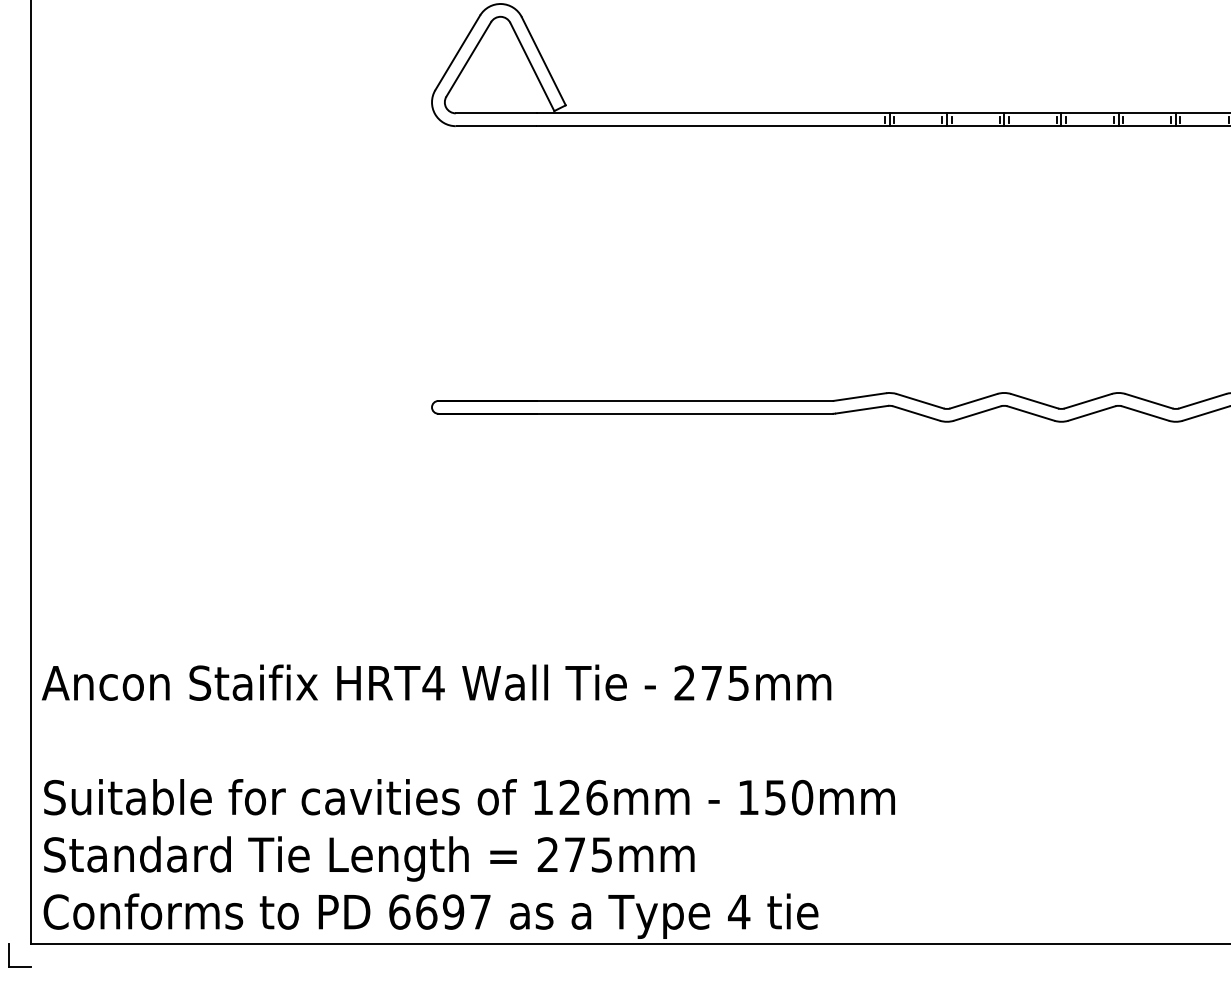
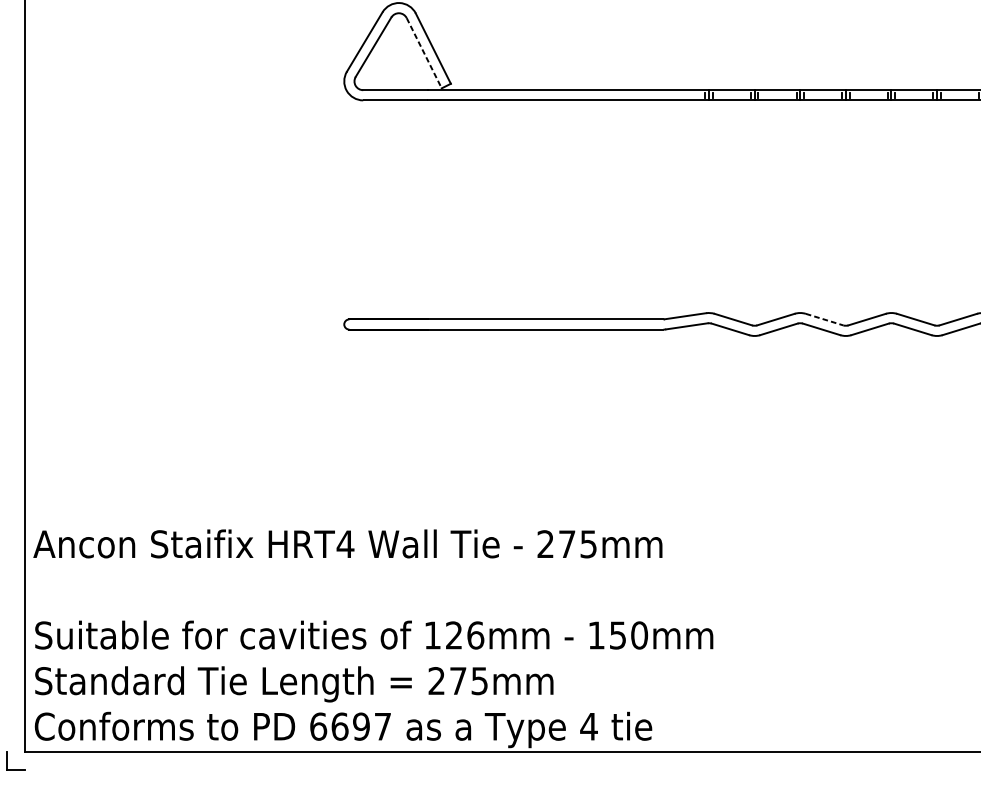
line: (532, 67) -> (424, 53), solid -> dashed
line: (1034, 401) -> (824, 319), solid -> dashed

